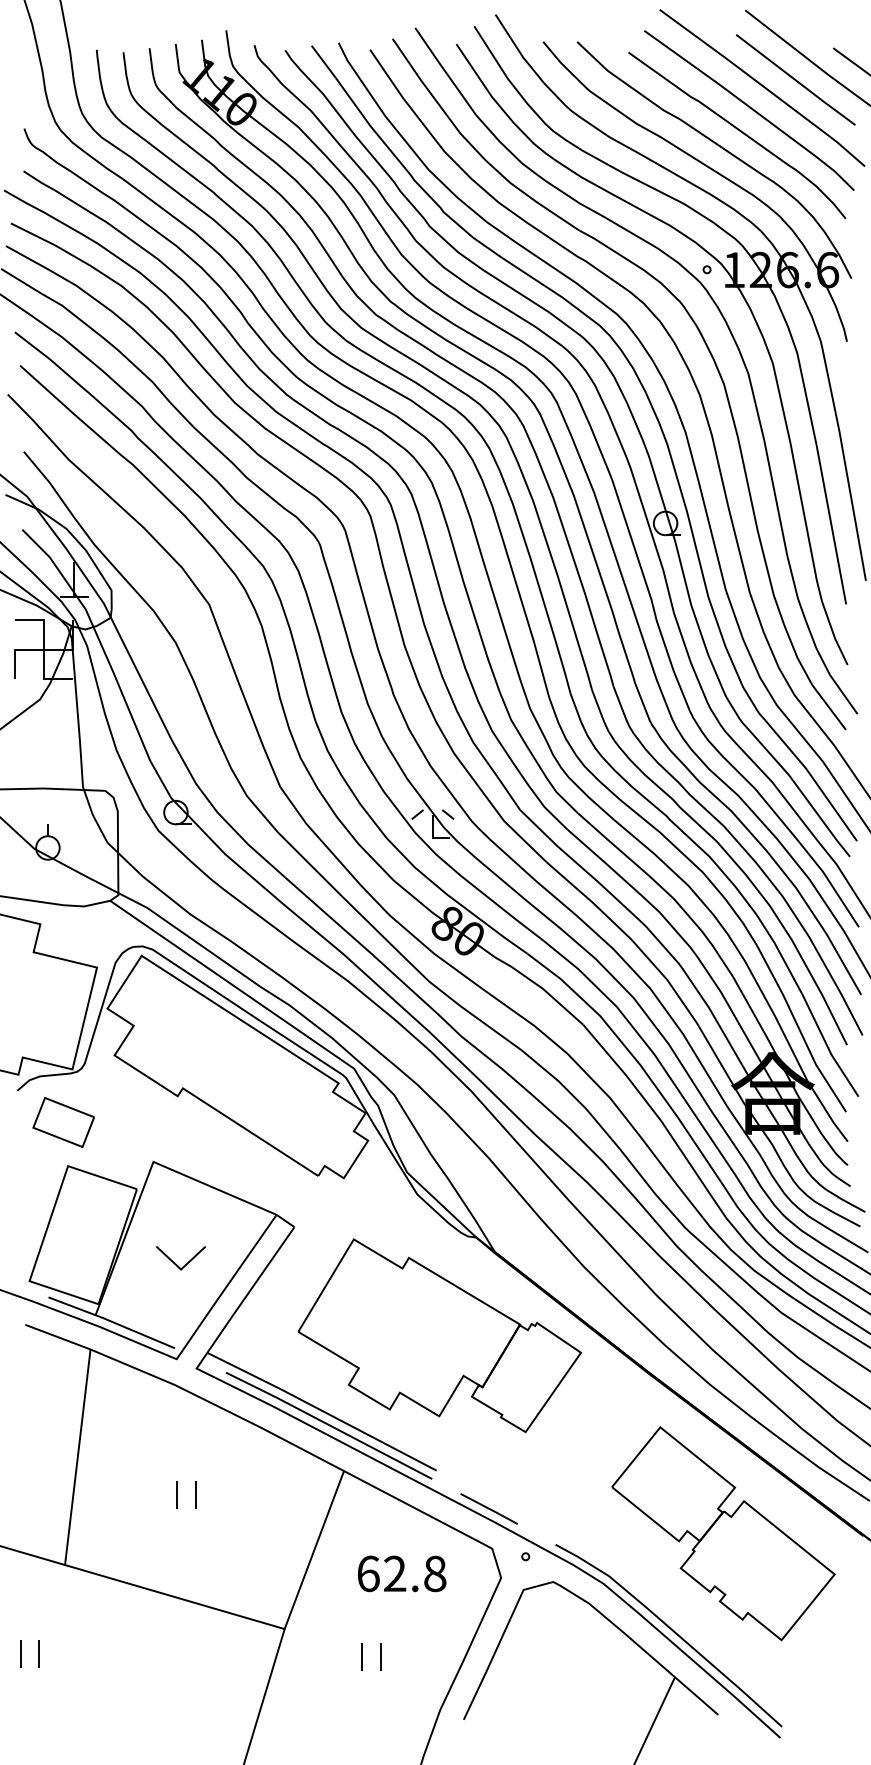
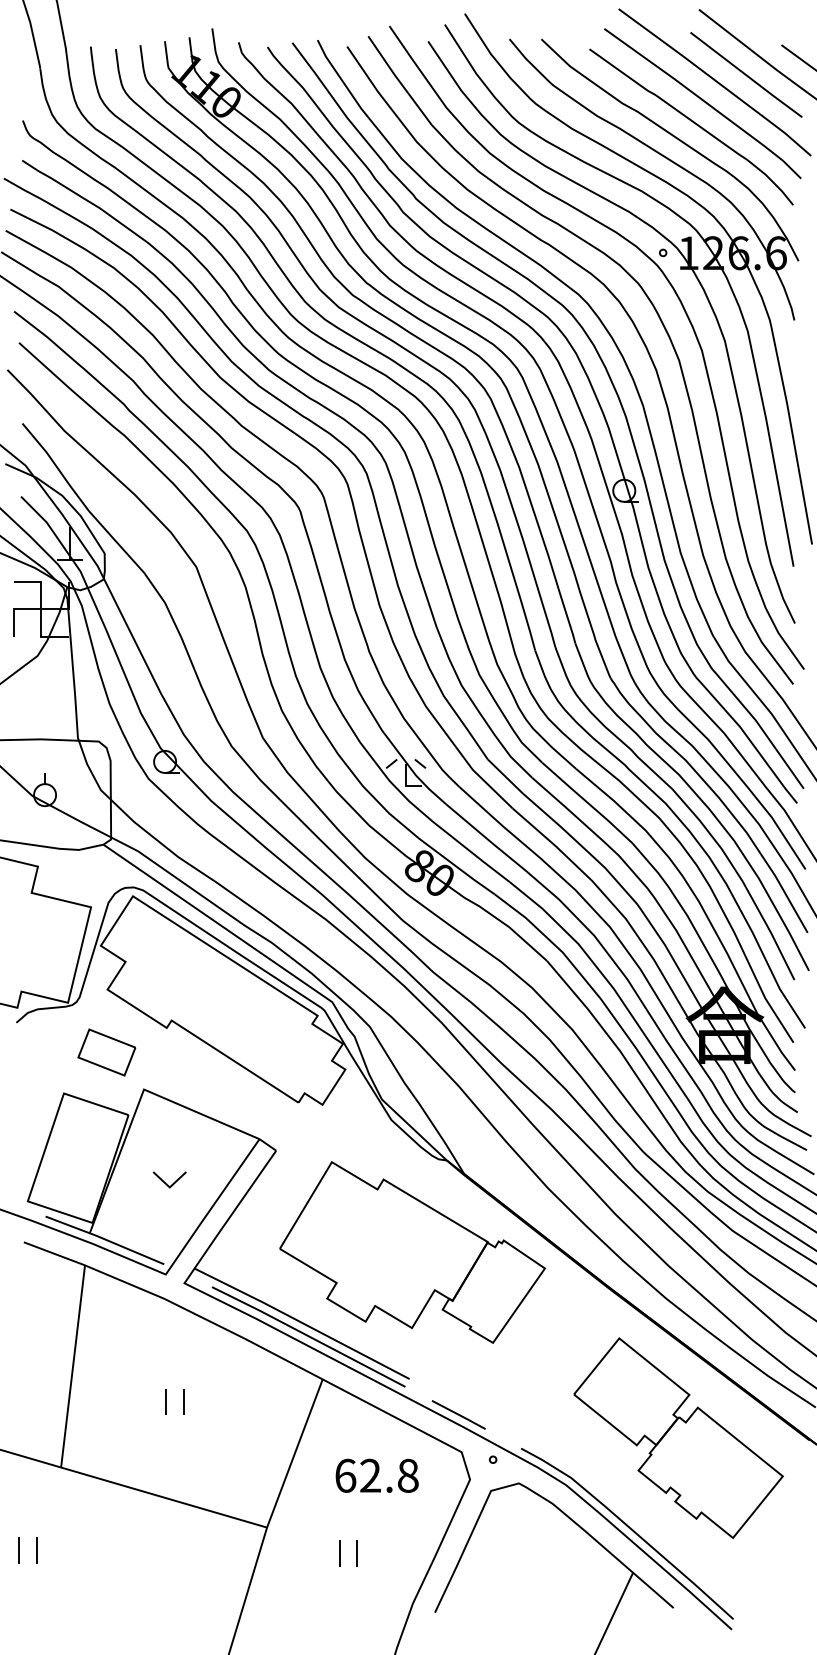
part: (63, 1122) -> (106, 1052), moved
part: (180, 1257) -> (169, 1179), size x0.71

